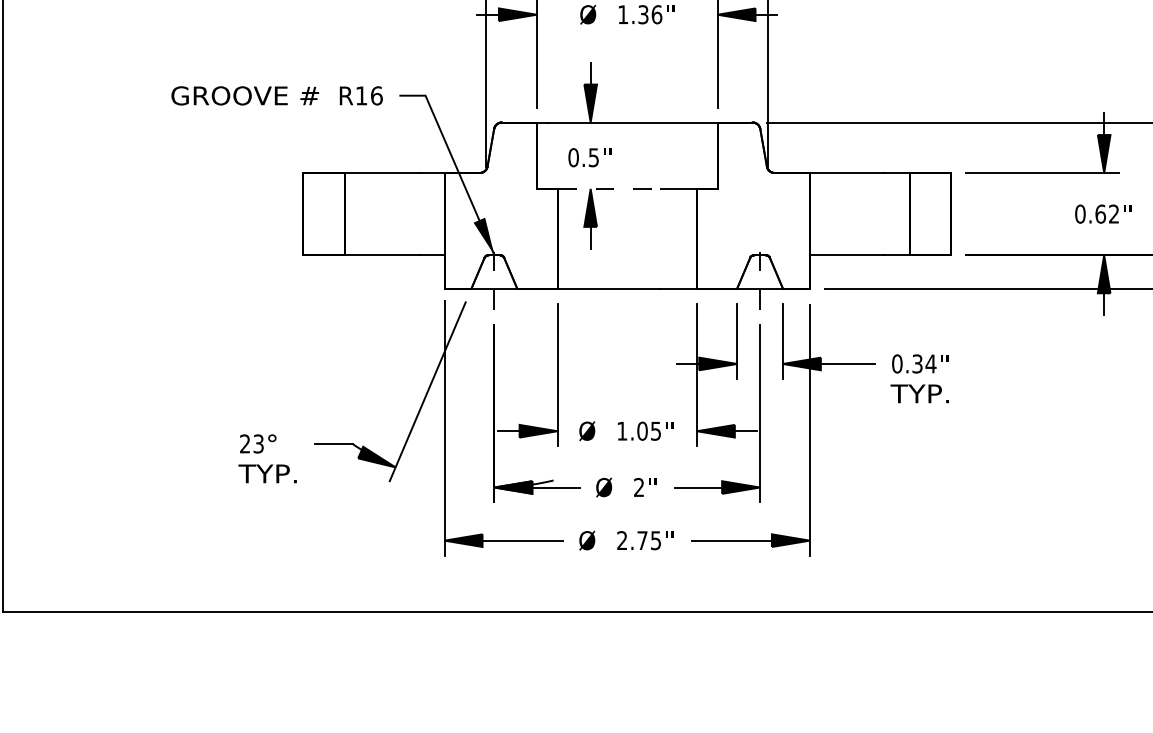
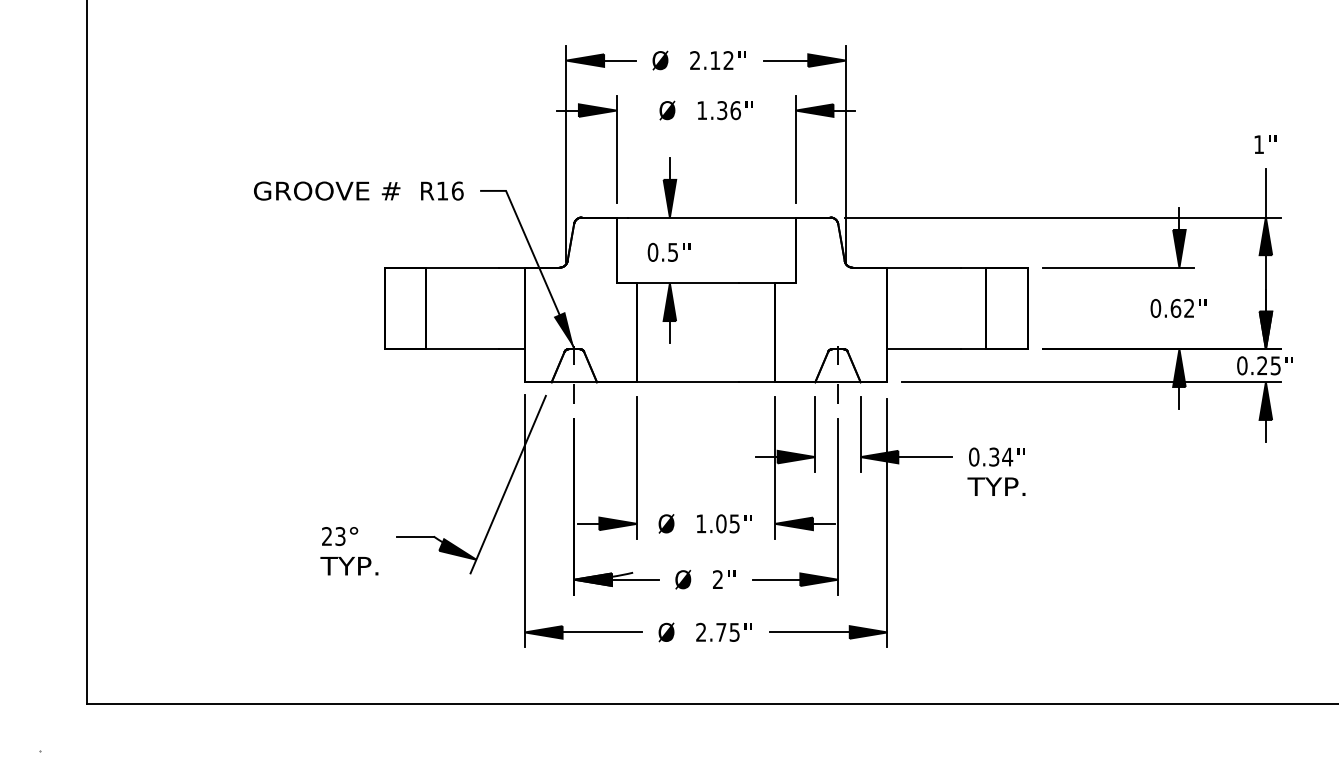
line: (609, 189) -> (688, 283), dashed -> solid

